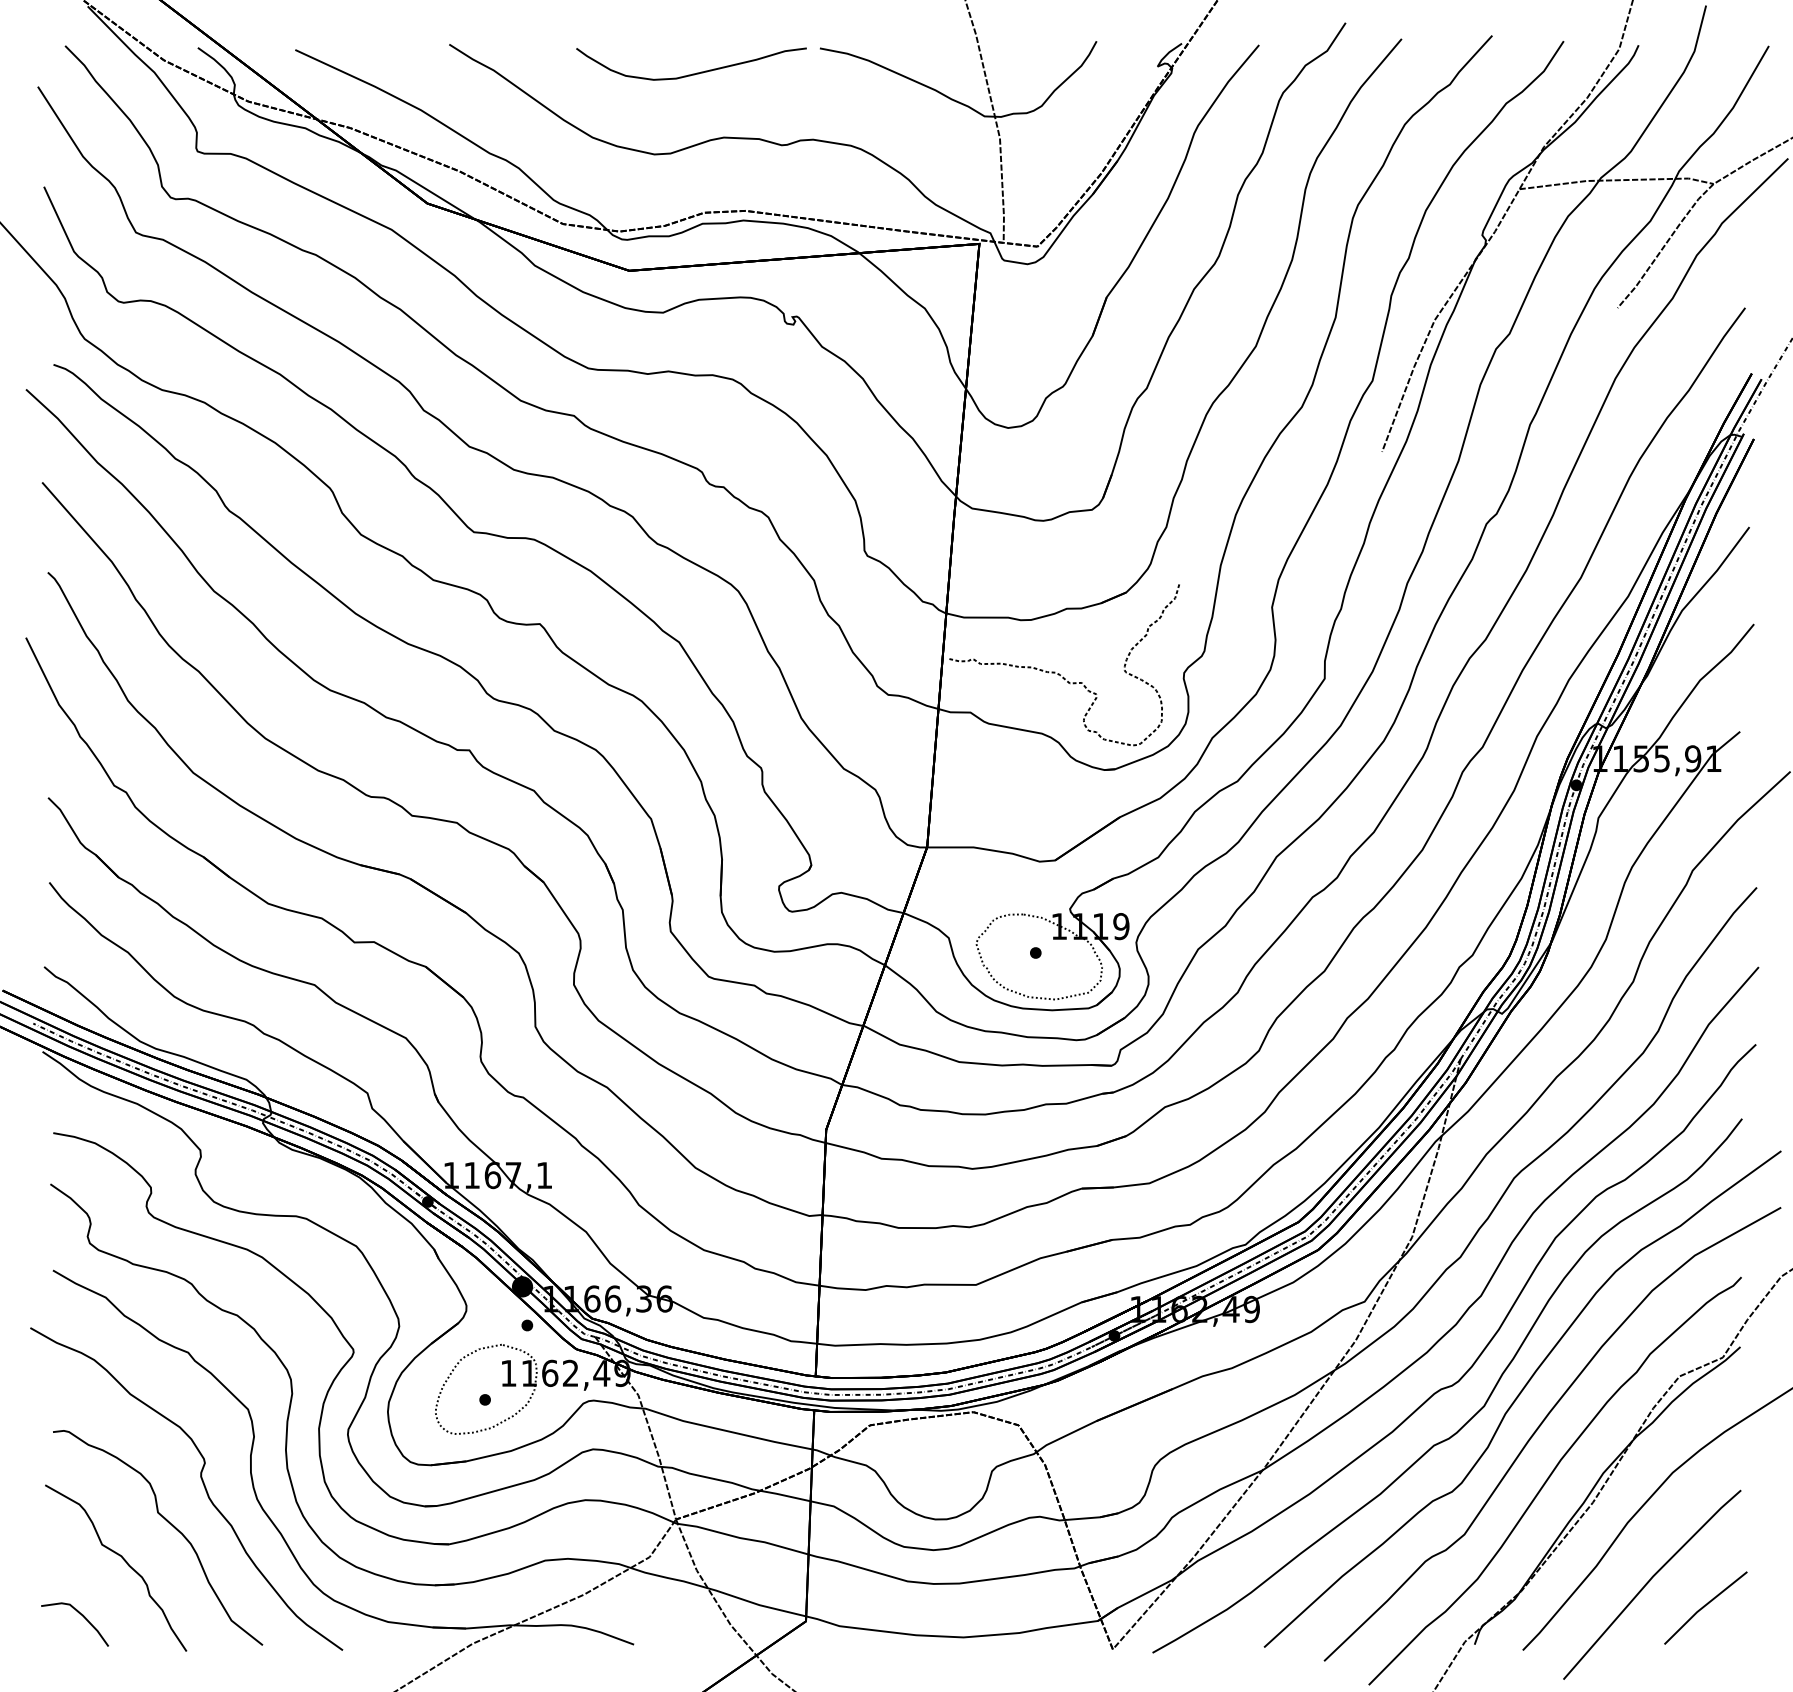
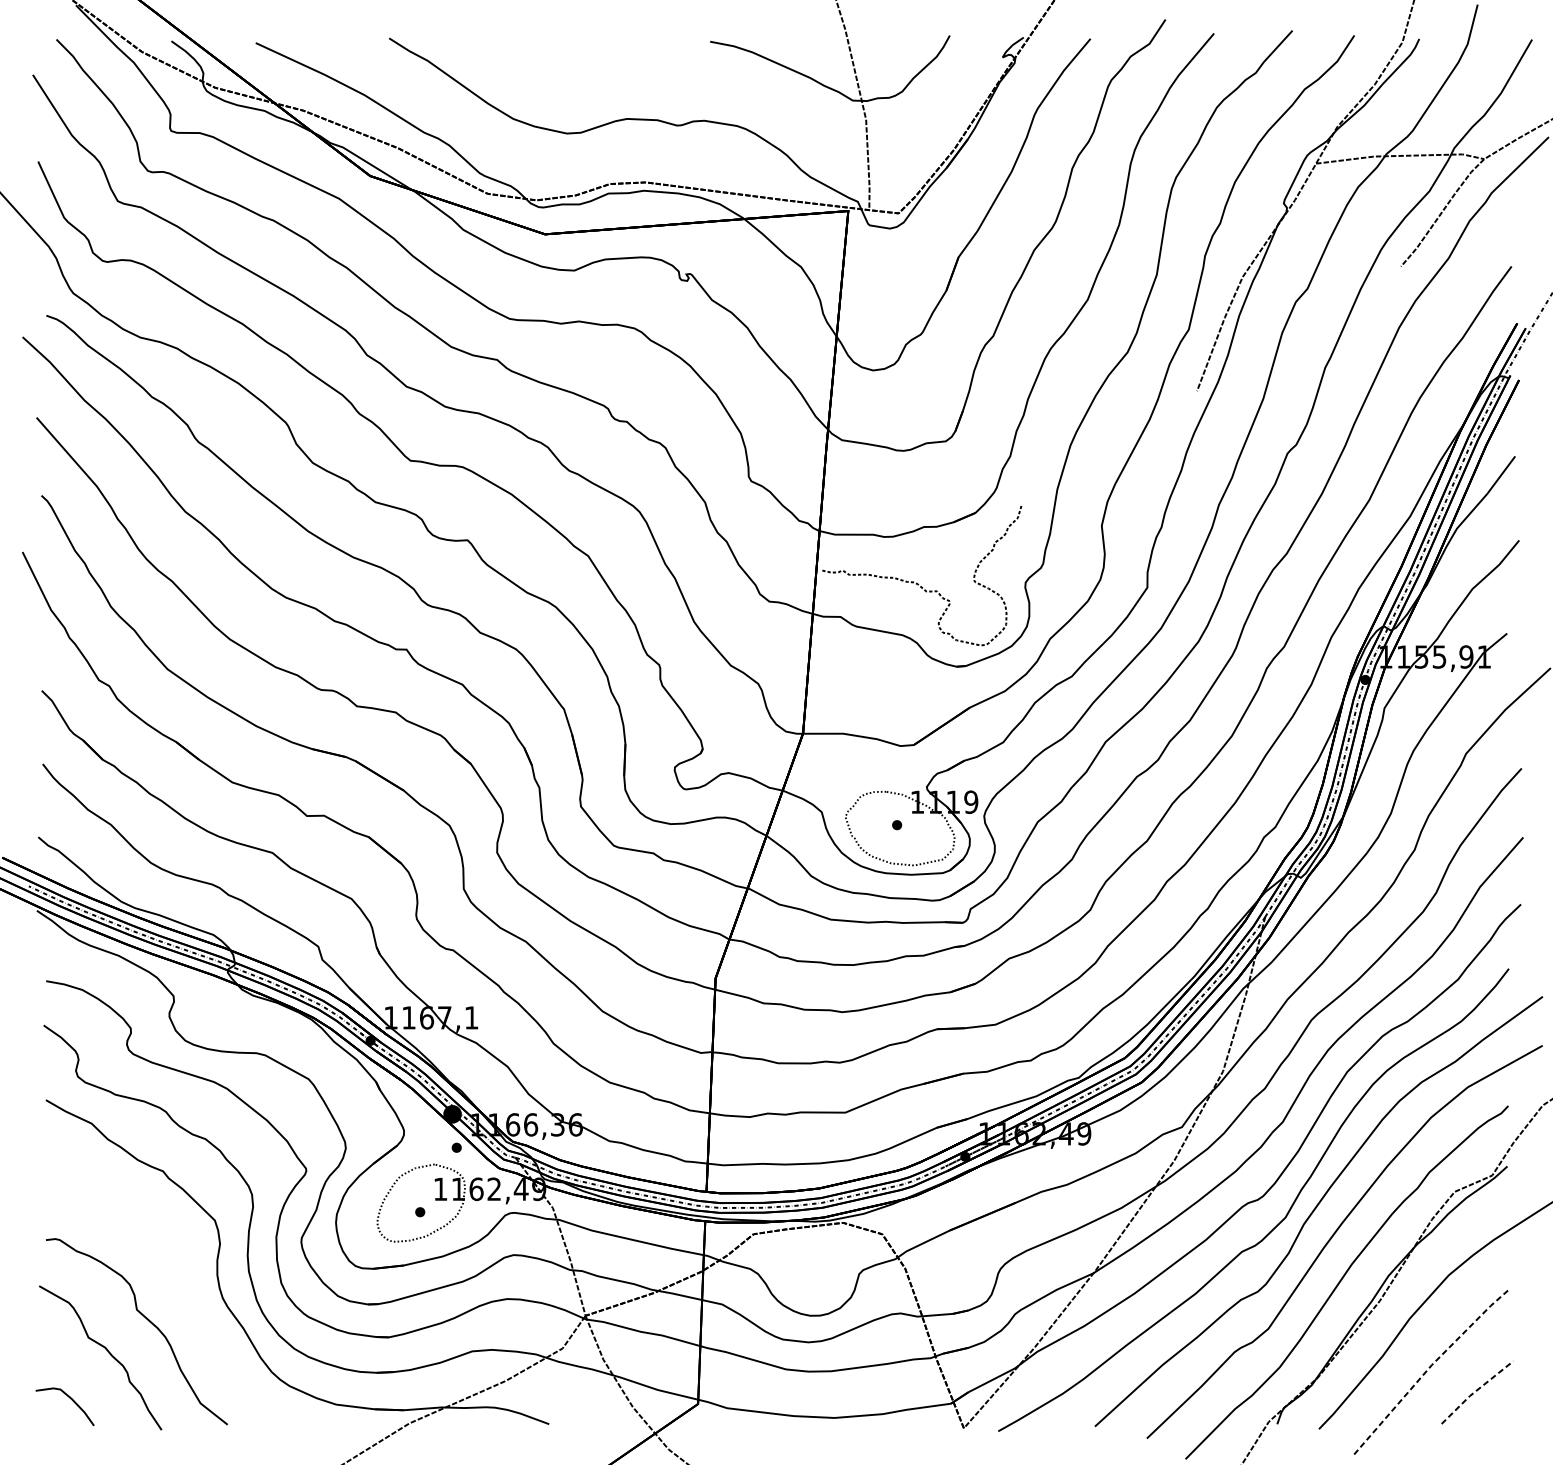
curve: (692, 73) -> (599, 63), removed
curve: (202, 1483) -> (175, 1284), removed
line: (1649, 1580) -> (1428, 1368), solid -> dashed
line: (1704, 1606) -> (1476, 1391), solid -> dashed

